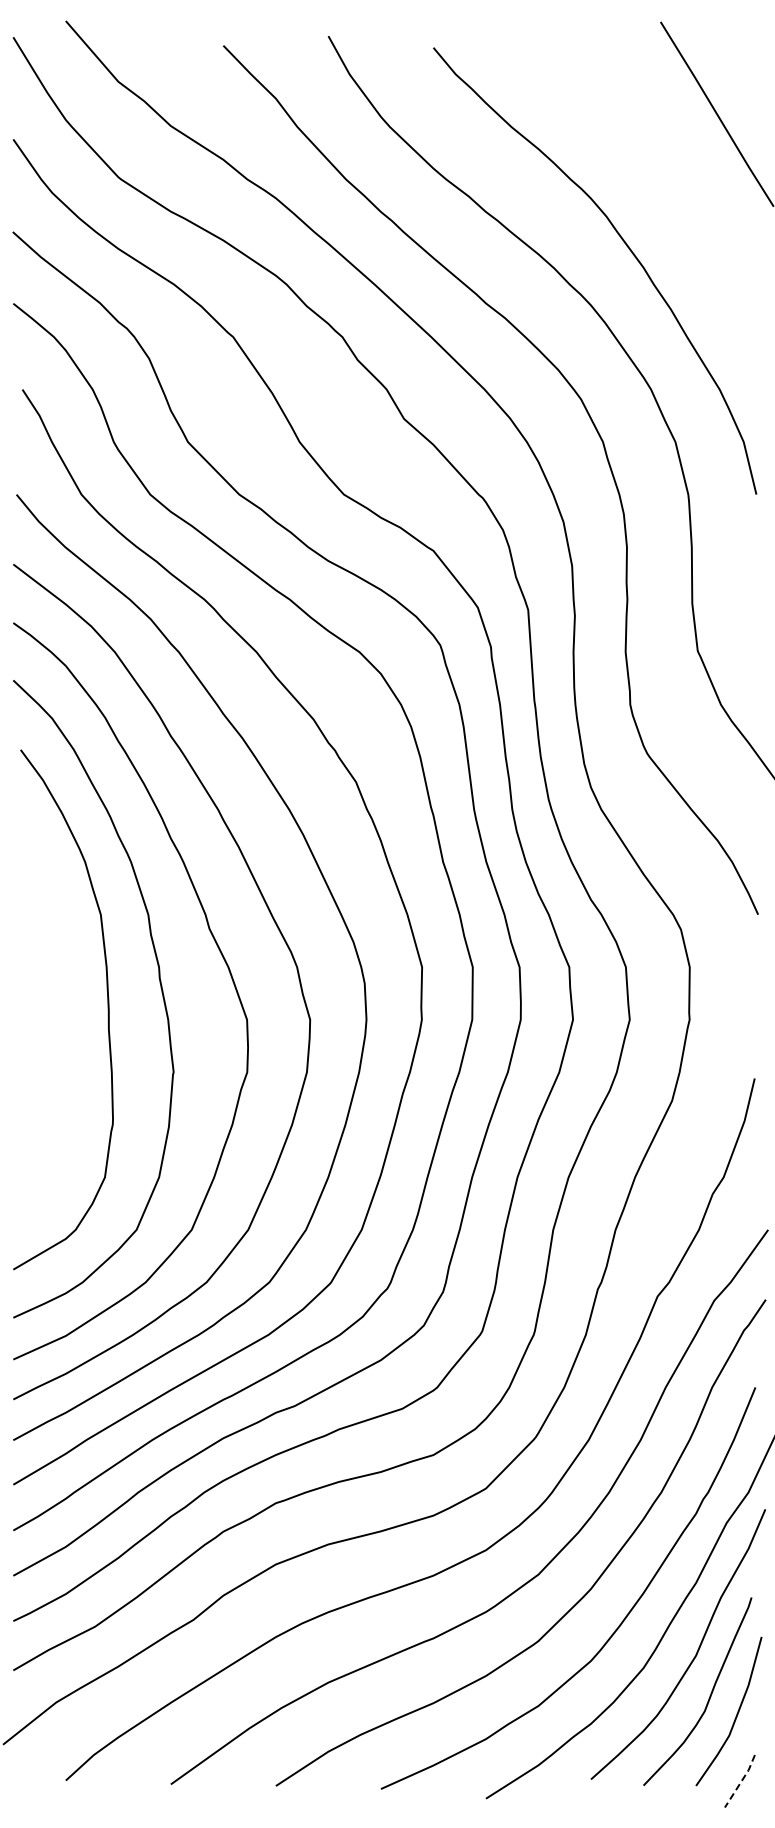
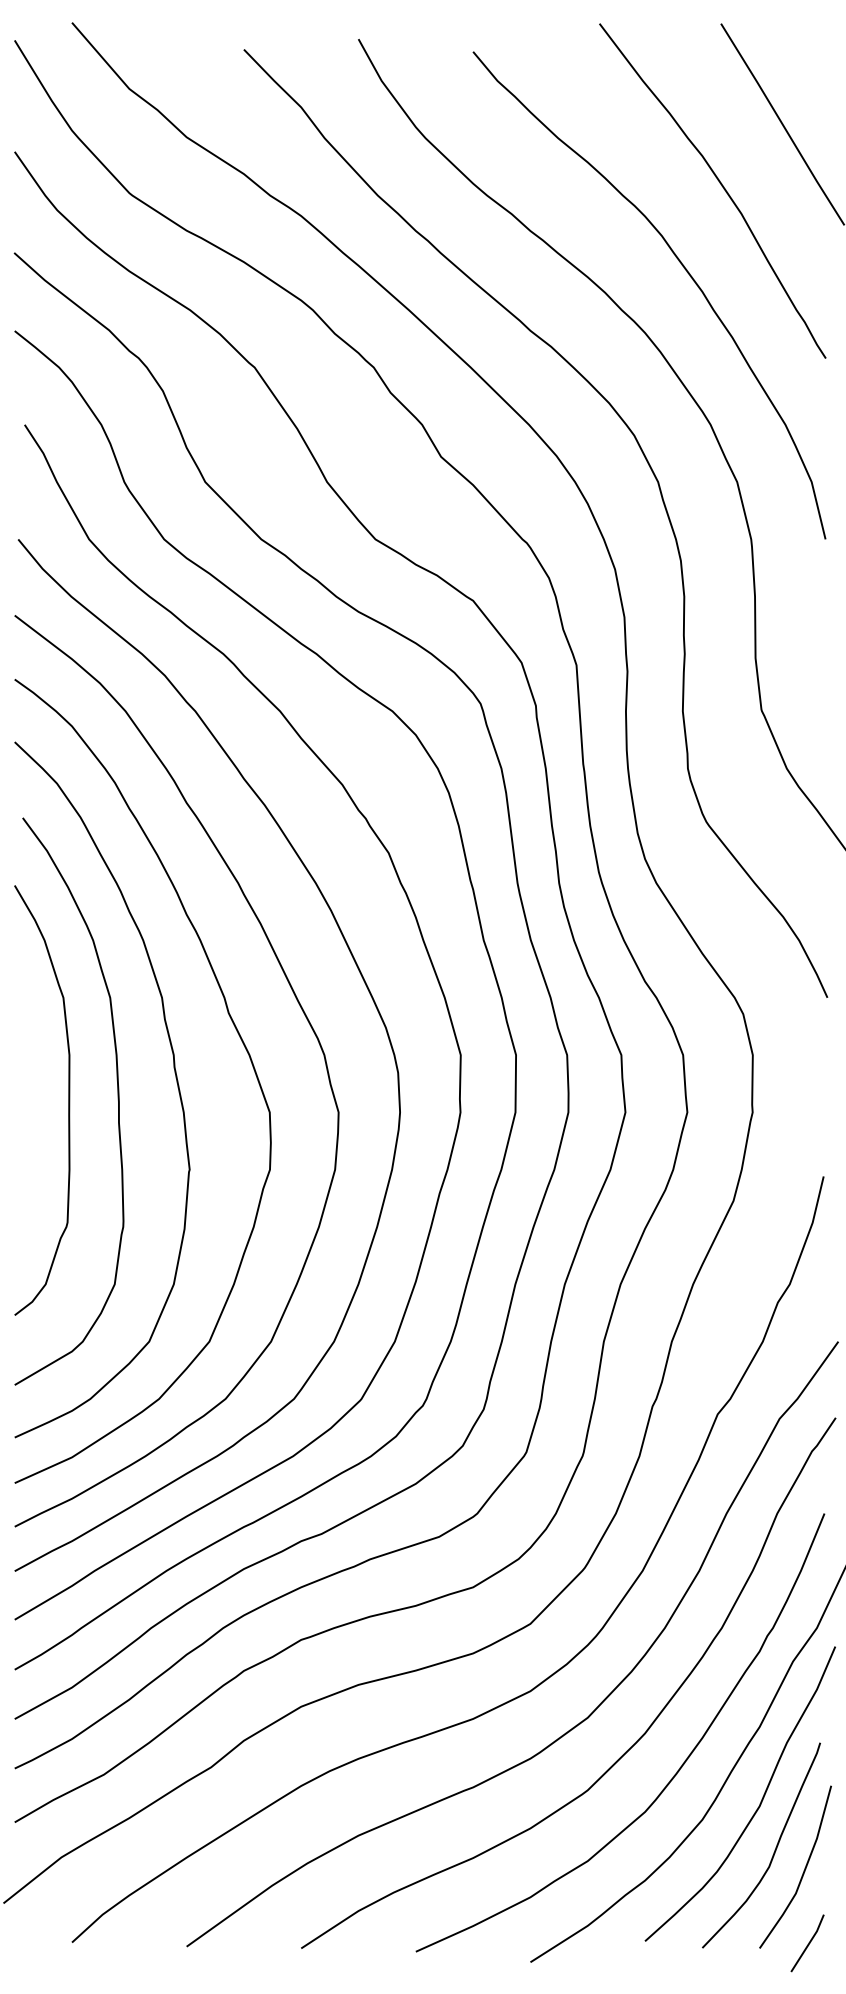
curve: (660, 170) -> (720, 185), added
curve: (62, 1008) -> (68, 1100), added
line: (741, 1781) -> (809, 1943), dashed -> solid

